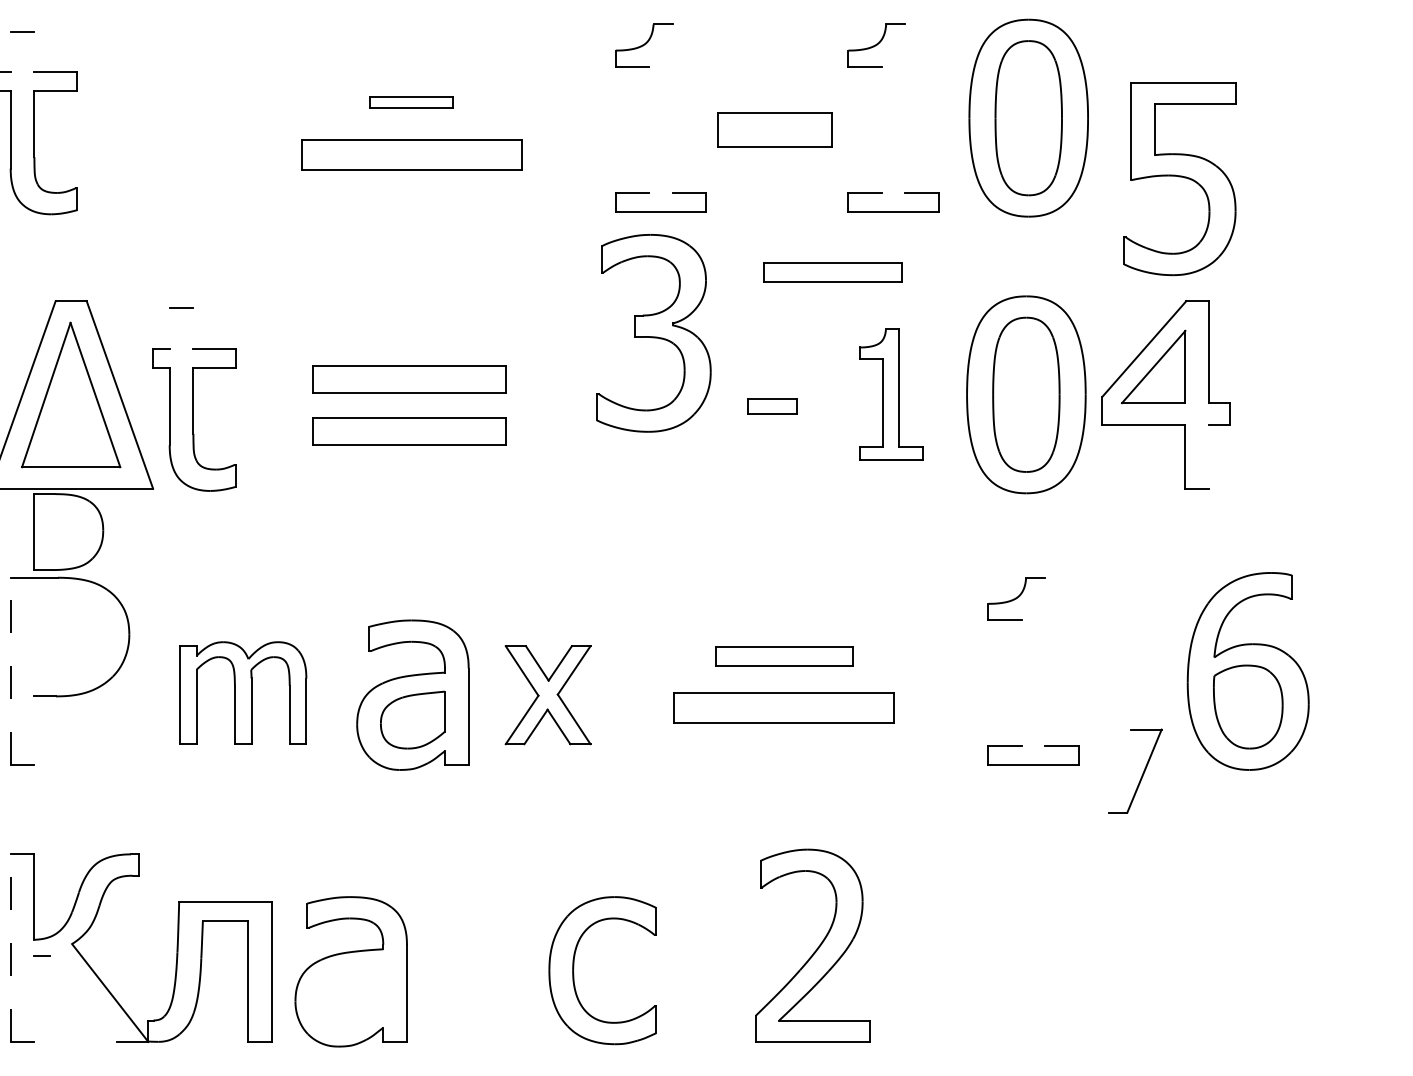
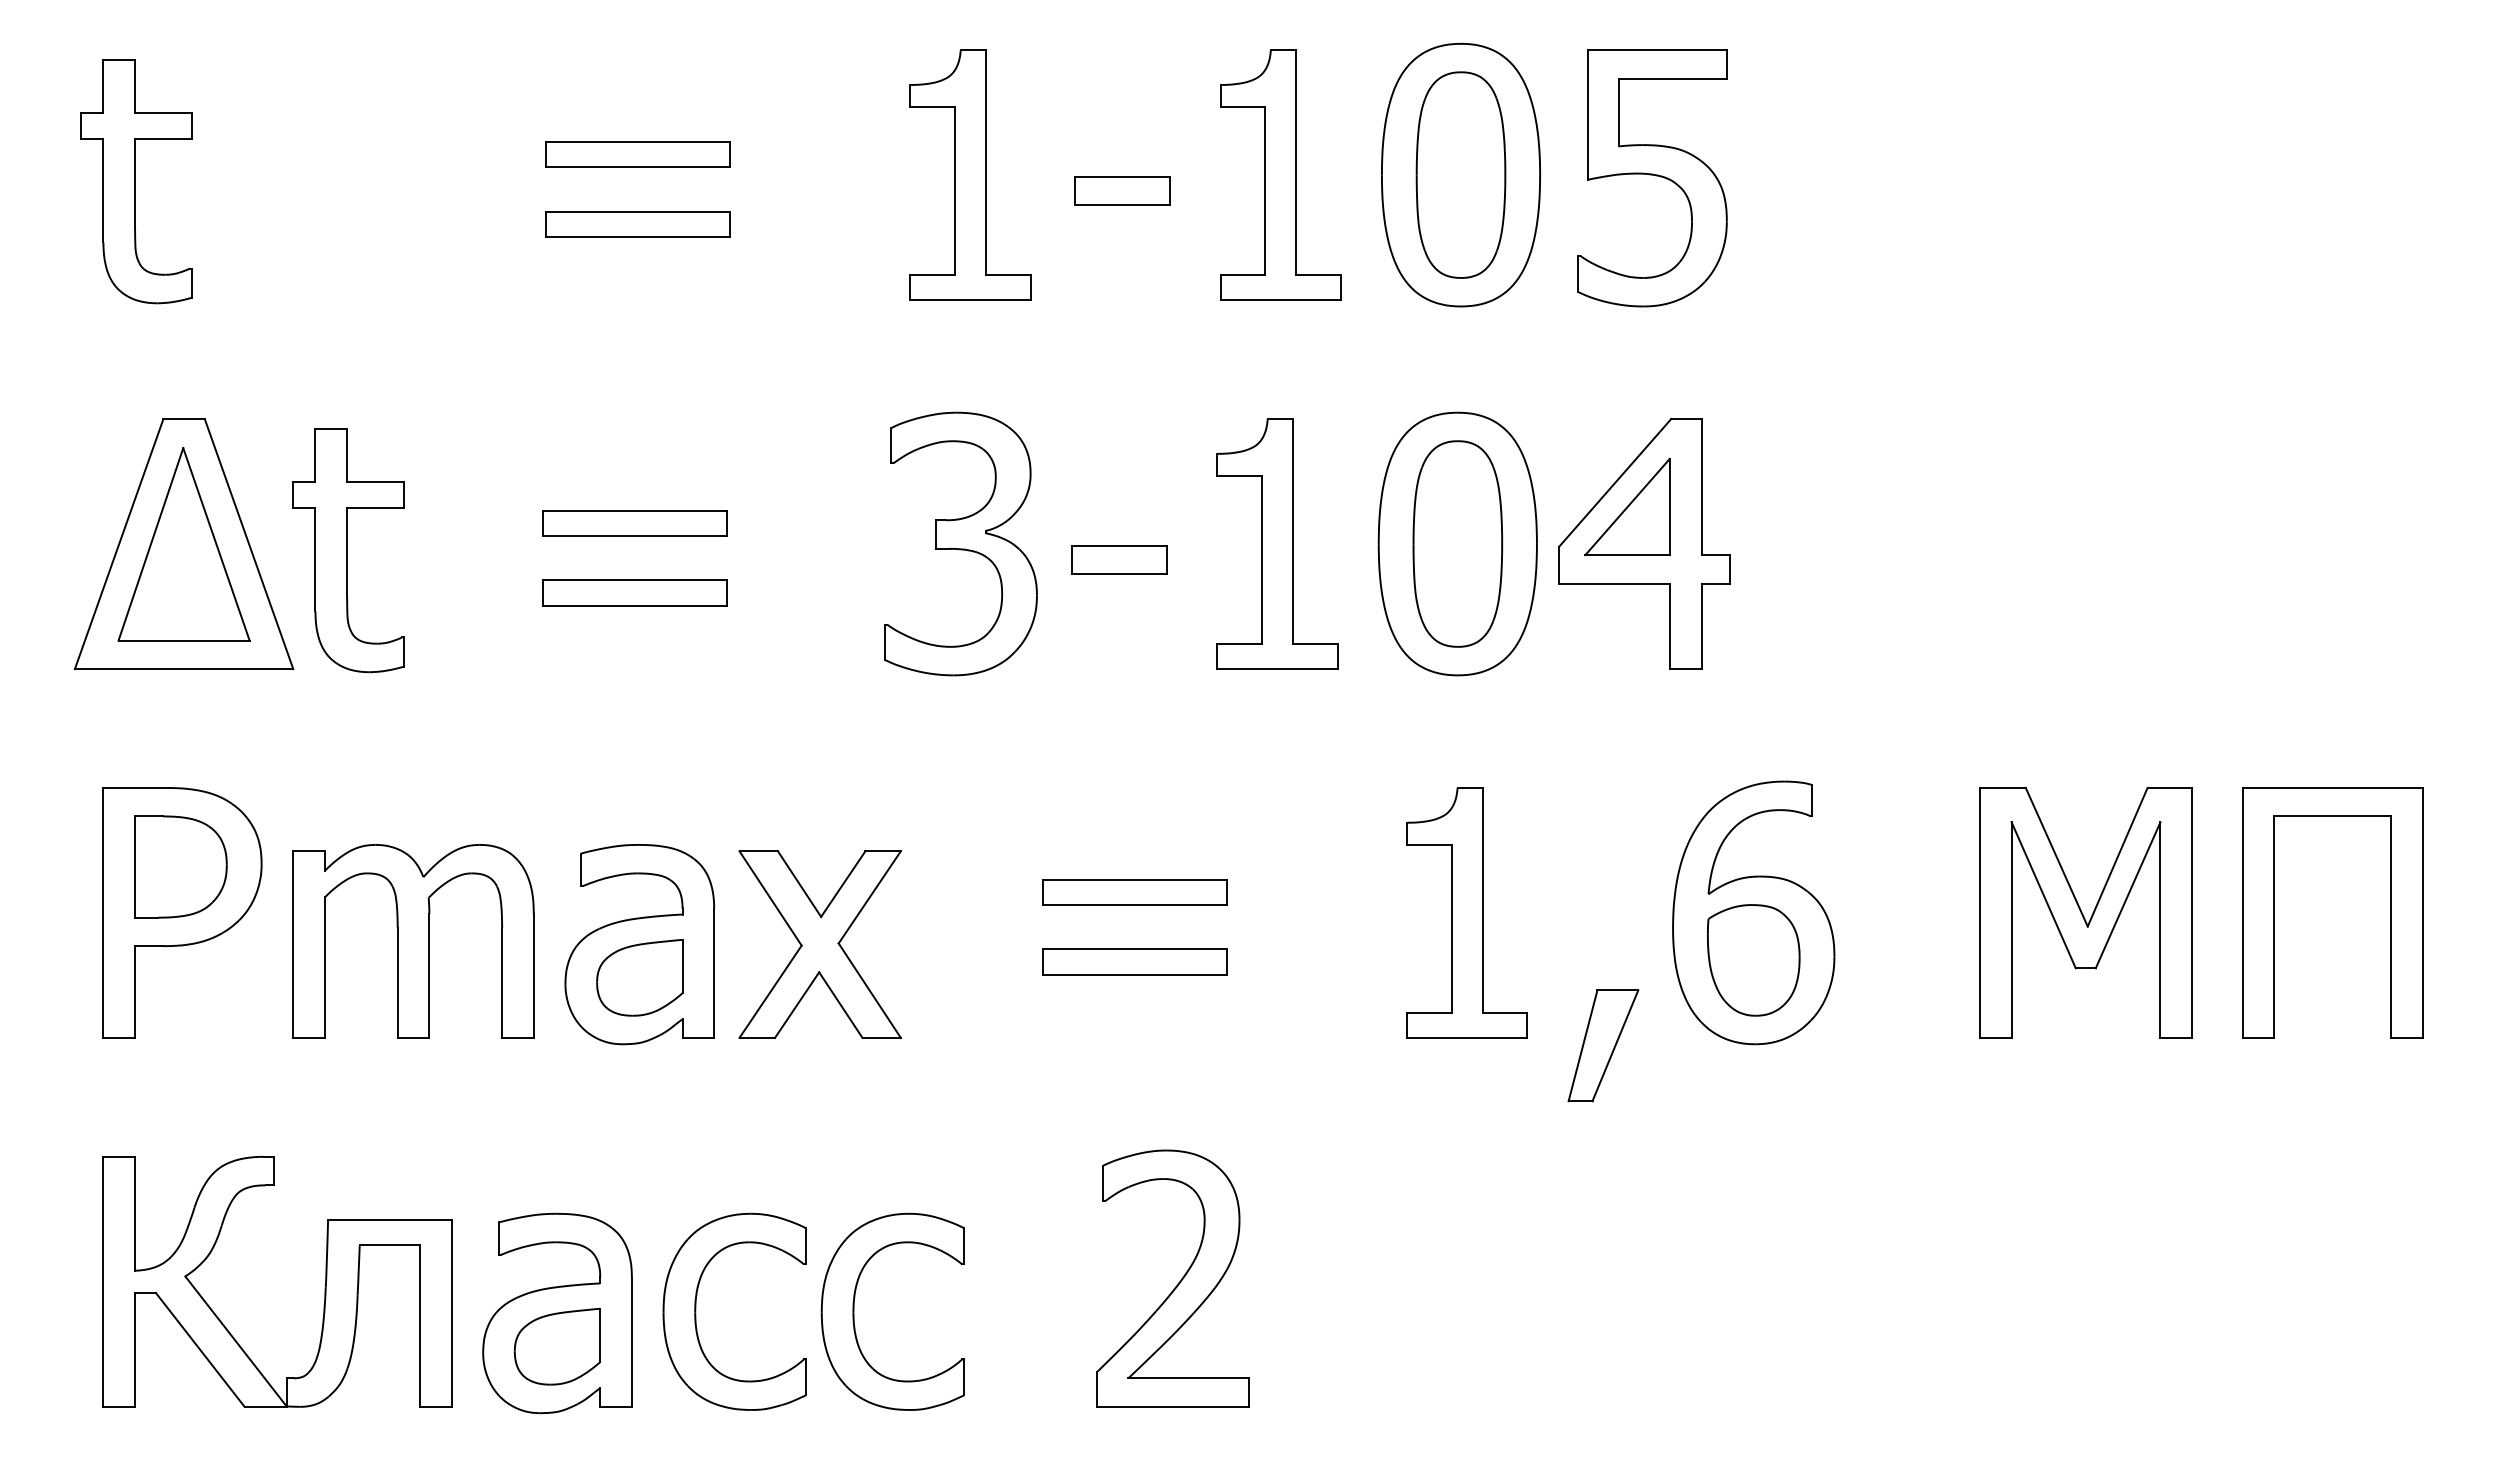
line: (10, 51) -> (103, 86), added
line: (34, 51) -> (135, 86), added
part: (411, 102) -> (637, 154), size x1.67
line: (672, 108) -> (986, 162), added
line: (905, 108) -> (1296, 162), added
line: (648, 129) -> (954, 190), added
part: (774, 129) -> (1122, 190), size x0.62
line: (881, 129) -> (1264, 190), added
part: (411, 155) -> (637, 224), size x0.62
part: (1179, 179) -> (1652, 178), moved
part: (832, 272) -> (1199, 380), removed
line: (169, 328) -> (315, 455), added
line: (193, 328) -> (347, 455), added
part: (653, 332) -> (960, 543), moved
part: (408, 379) -> (634, 523), size x0.71
part: (891, 394) -> (1277, 543), size x1.43
part: (772, 406) -> (1119, 559), size x1.43
part: (408, 431) -> (634, 592), size x0.71
line: (1209, 456) -> (1701, 626), added
part: (68, 531) -> (180, 866), moved
line: (1045, 661) -> (1483, 899), added
line: (10, 671) -> (103, 912), dashed -> solid
line: (1021, 683) -> (1451, 928), added
part: (243, 692) -> (413, 941), size x1.43
part: (547, 695) -> (819, 944), size x1.43
part: (783, 707) -> (1134, 961), size x0.62
line: (34, 730) -> (135, 991), added
line: (1119, 770) -> (1582, 1045), added
line: (10, 947) -> (103, 1281), dashed -> solid
part: (455, 970) -> (696, 1311), added
part: (350, 996) -> (556, 1346), added
line: (34, 998) -> (135, 1349), added
line: (82, 998) -> (199, 1349), added

